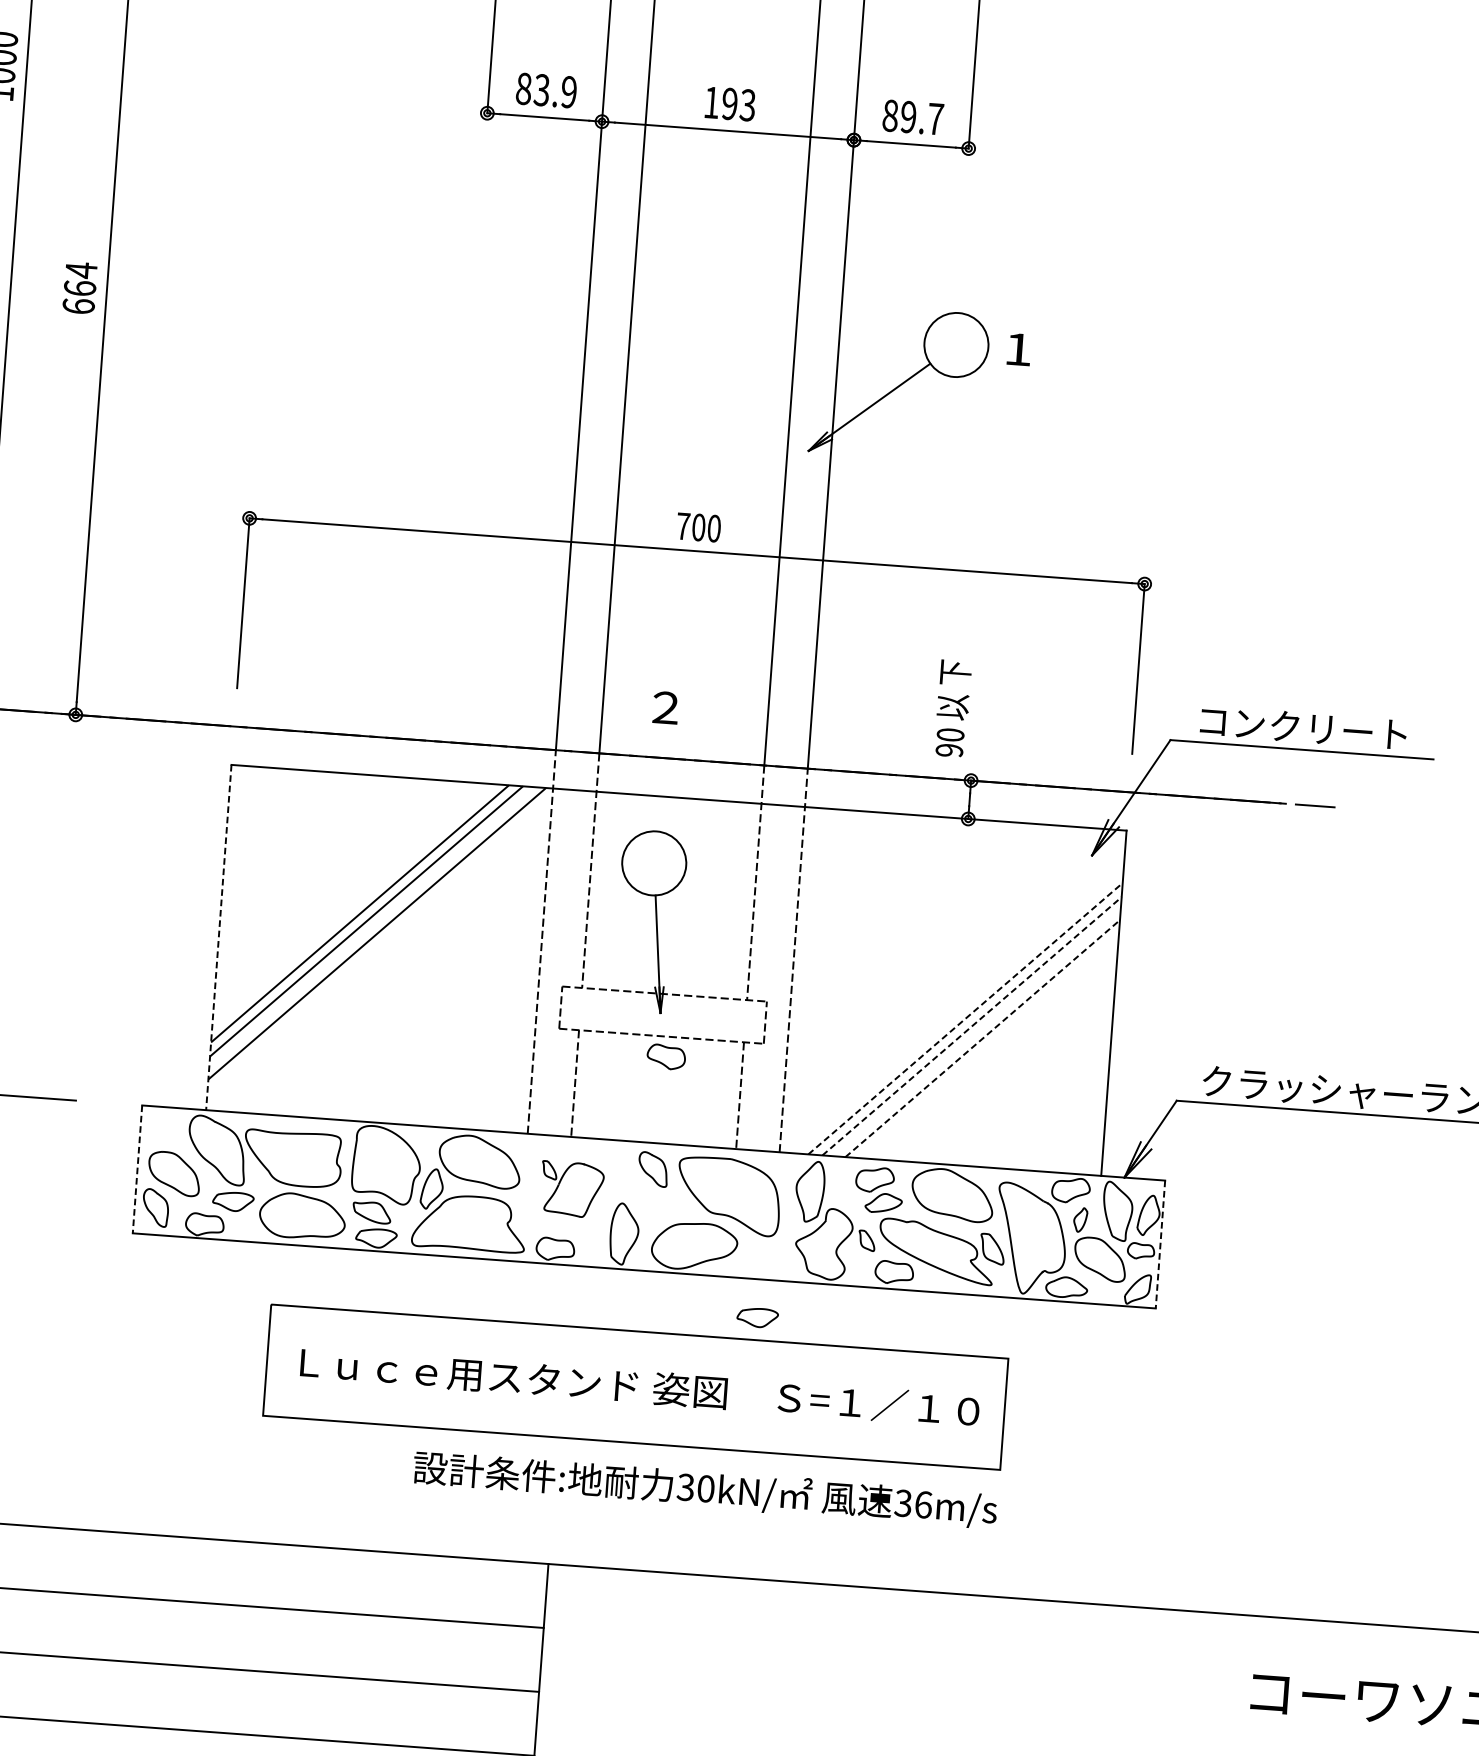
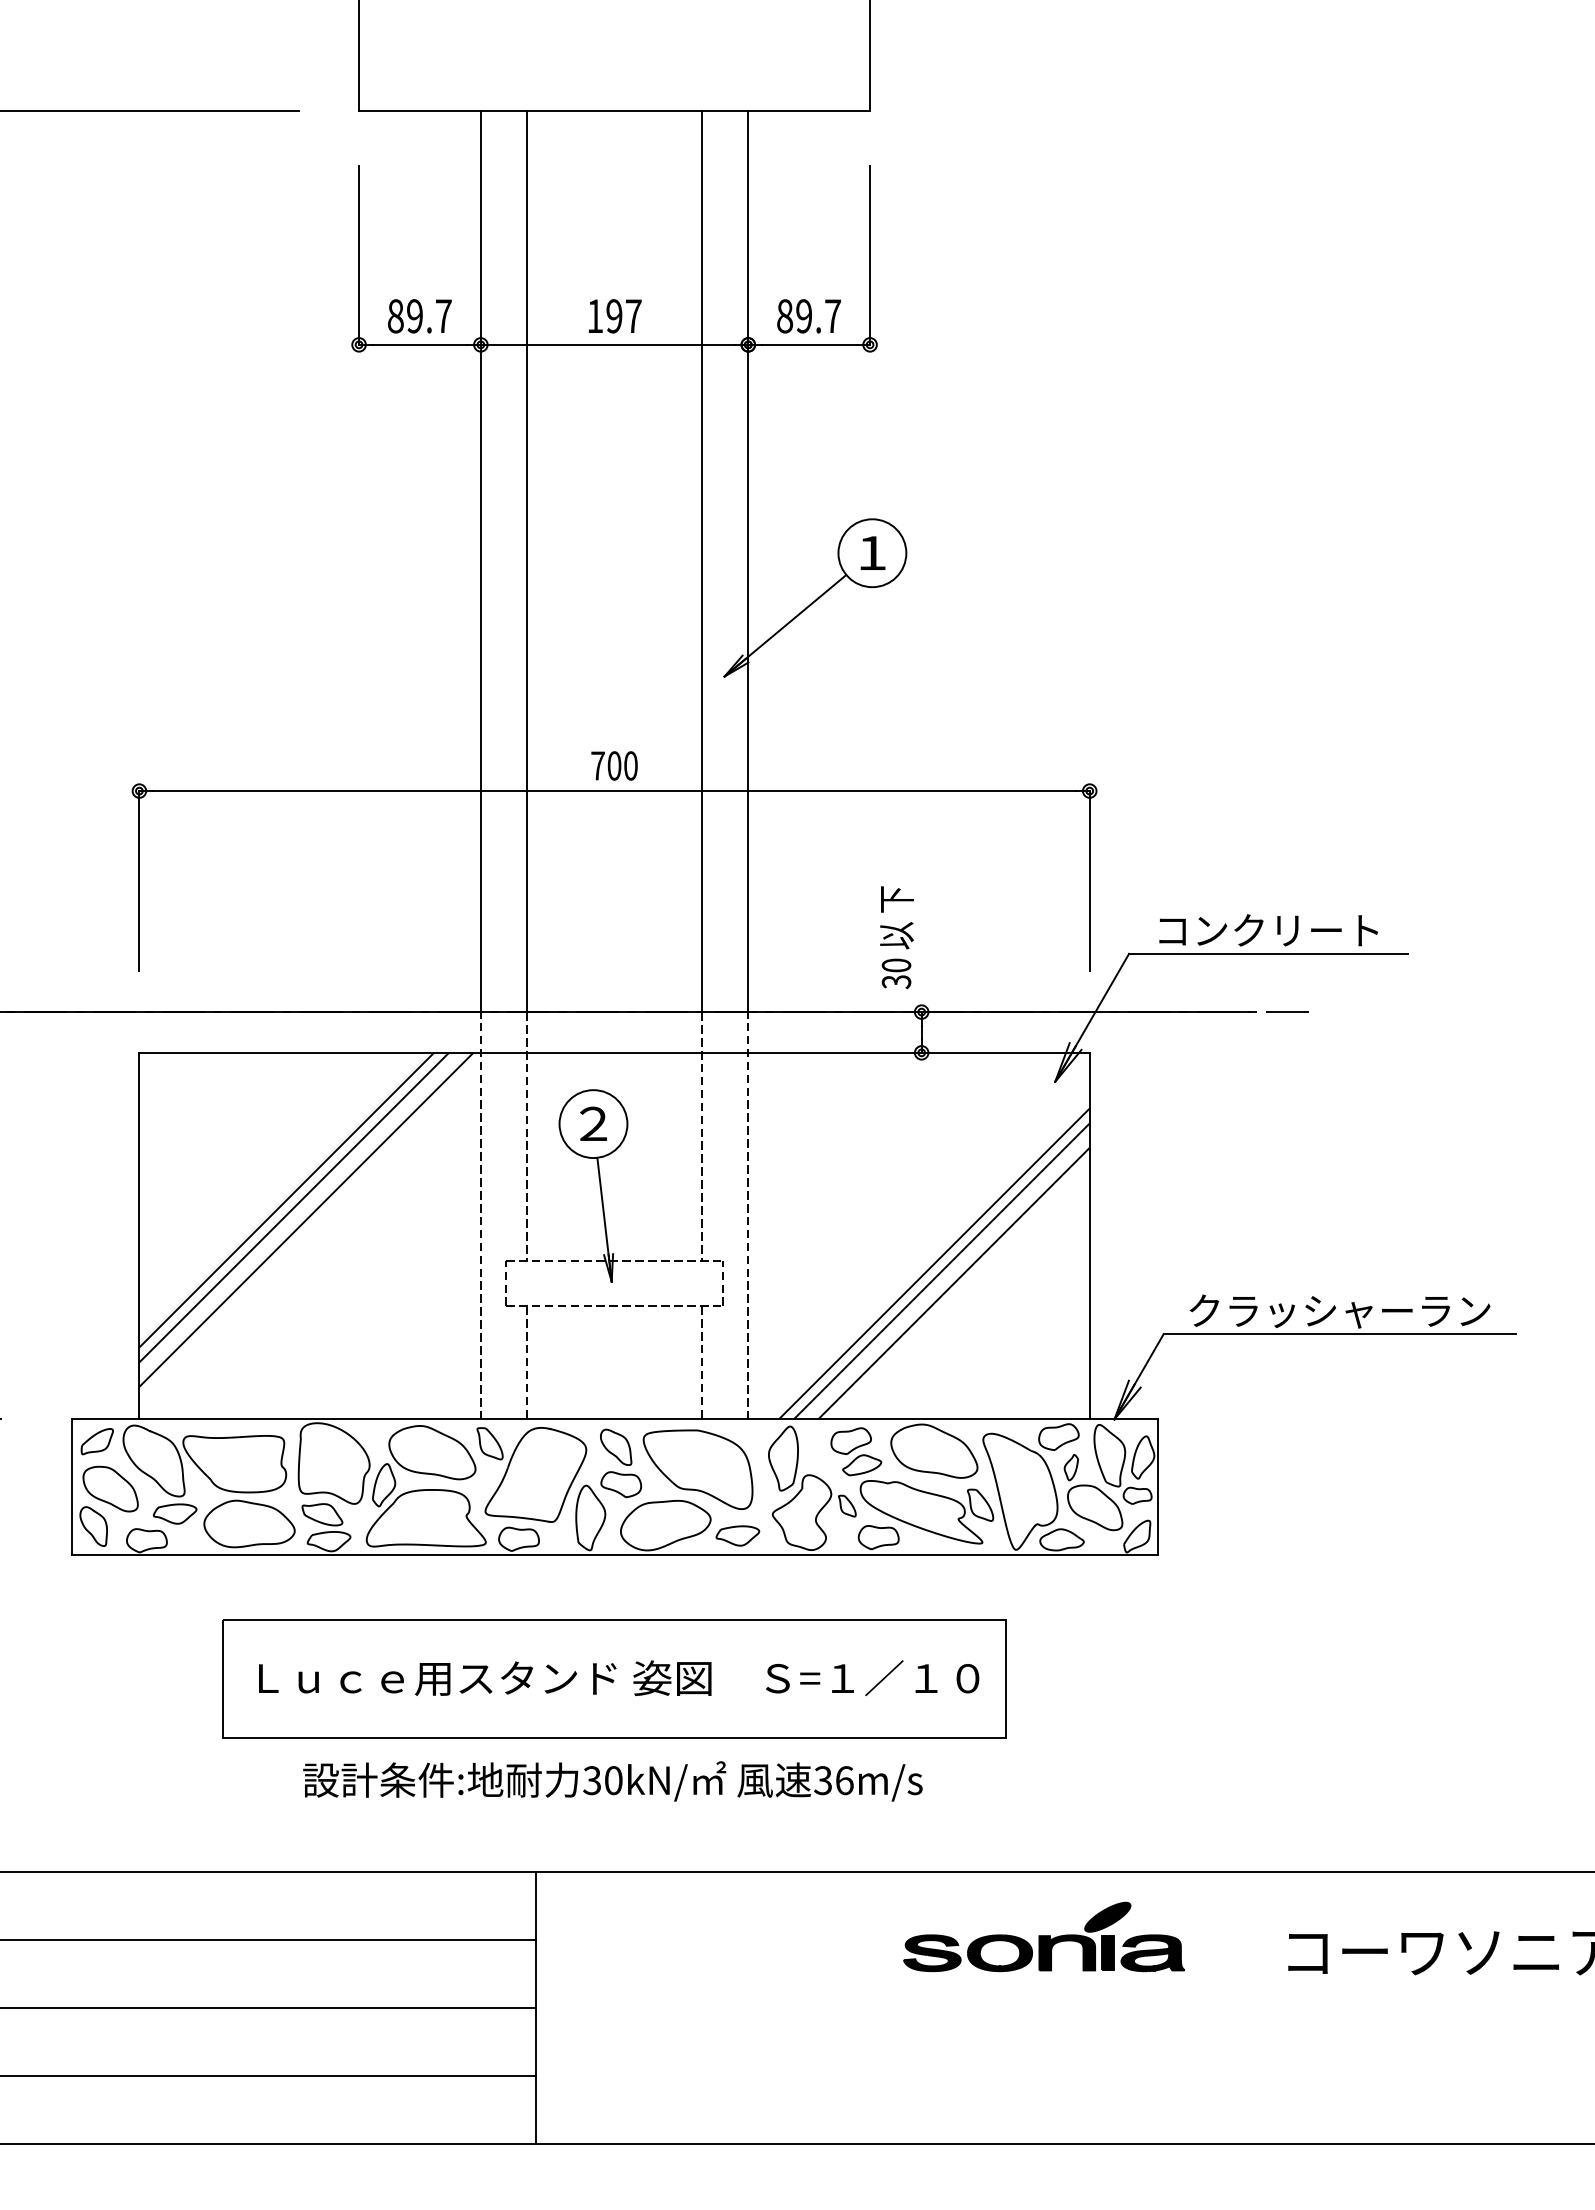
text: (554, 91) -> (428, 316), 83.9 -> 89.7
text: (747, 105) -> (633, 316), 193 -> 197
text: (1018, 348) -> (872, 552), moved
text: (665, 707) -> (593, 1123), moved
text: (949, 750) -> (896, 982), 90 -> 30
line: (218, 937) -> (139, 1236), dashed -> solid
line: (965, 1018) -> (934, 1263), dashed -> solid
line: (972, 1026) -> (942, 1271), dashed -> solid
line: (983, 1038) -> (954, 1283), dashed -> solid
part: (666, 1056) -> (621, 1484), moved
part: (164, 1127) -> (96, 1441), added
line: (137, 1169) -> (71, 1487), dashed -> solid
part: (571, 1189) -> (531, 1474), size x1.67
line: (1160, 1244) -> (1157, 1487), dashed -> solid
part: (757, 1317) -> (737, 1535), moved
text: (704, 1489) -> (612, 1781), moved
part: (1021, 1659) -> (1043, 1936), added

